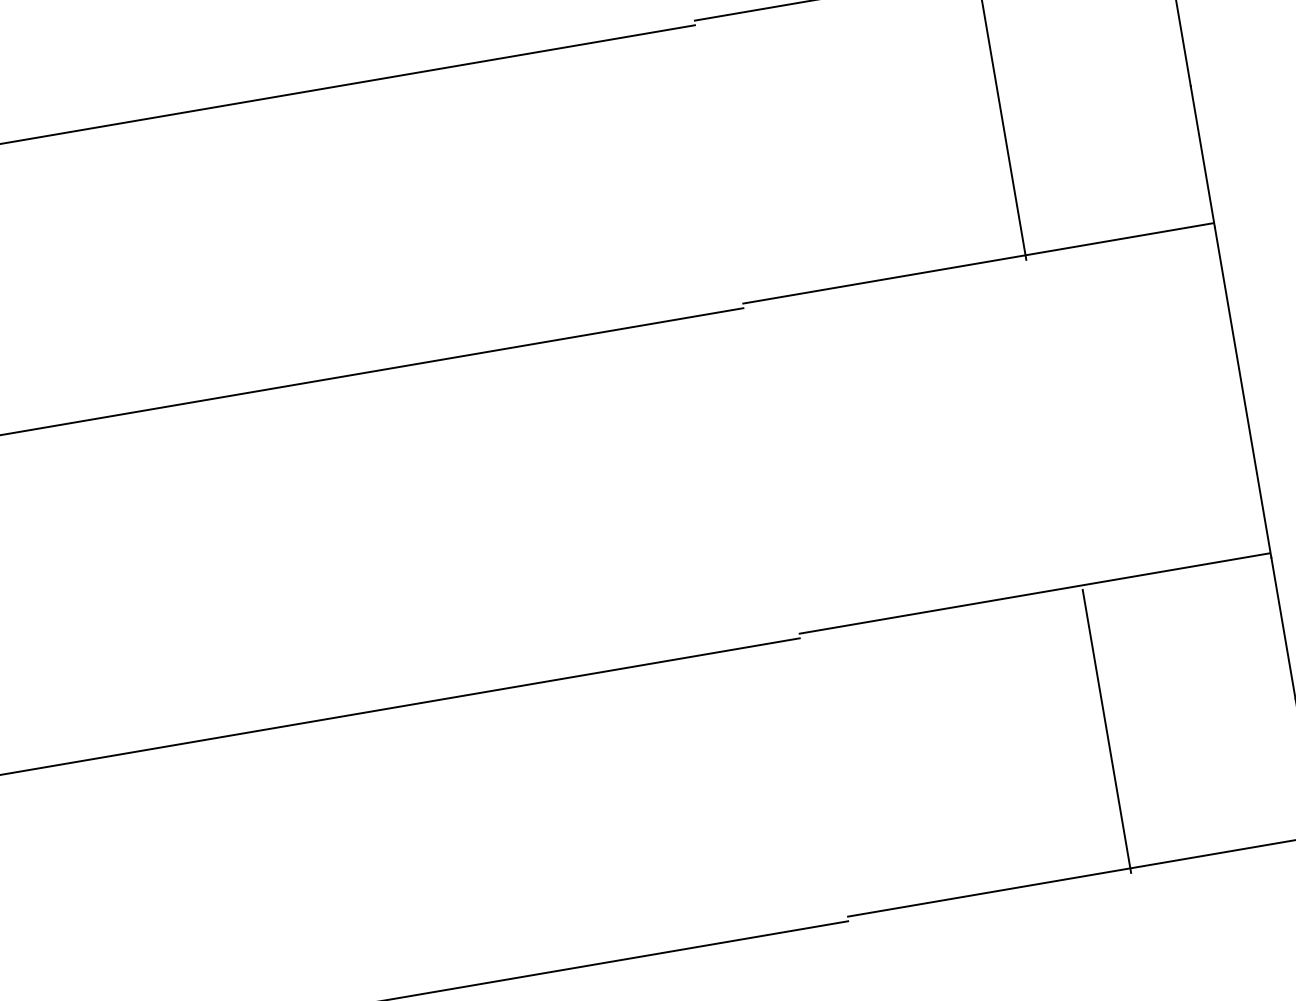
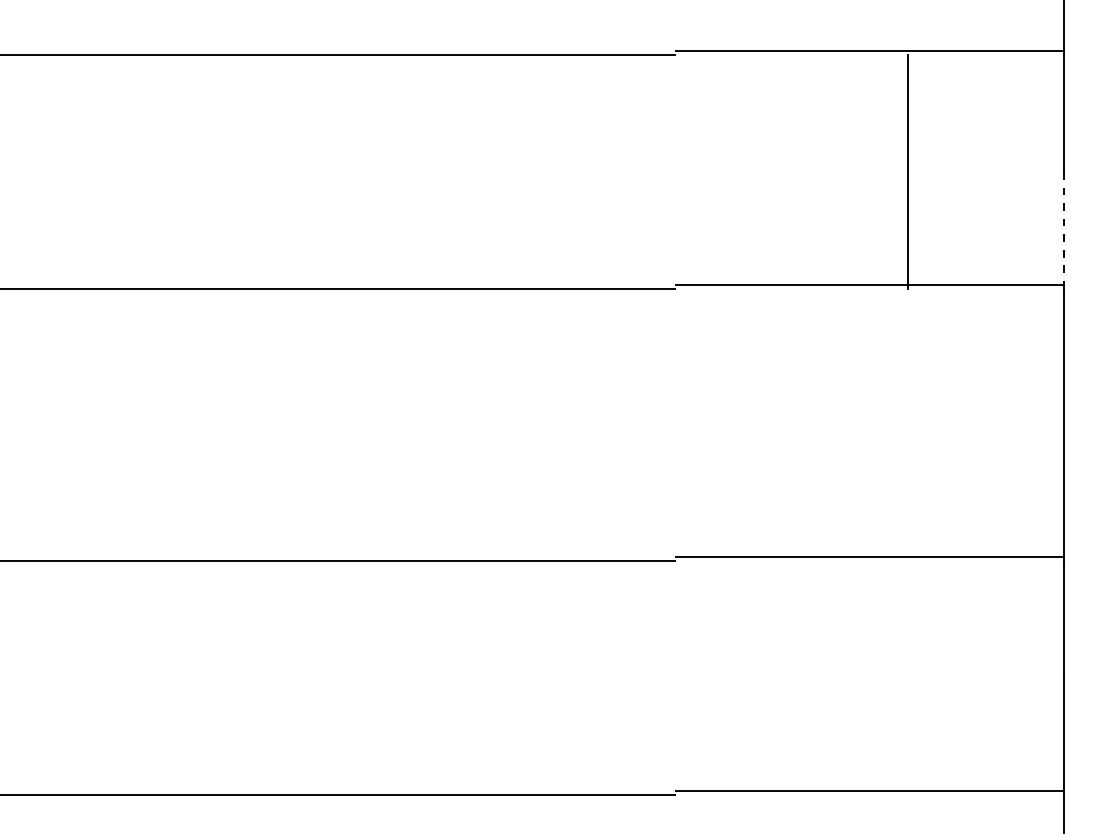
line: (1203, 155) -> (1064, 229), solid -> dashed
line: (1106, 731) -> (908, 677), removed

